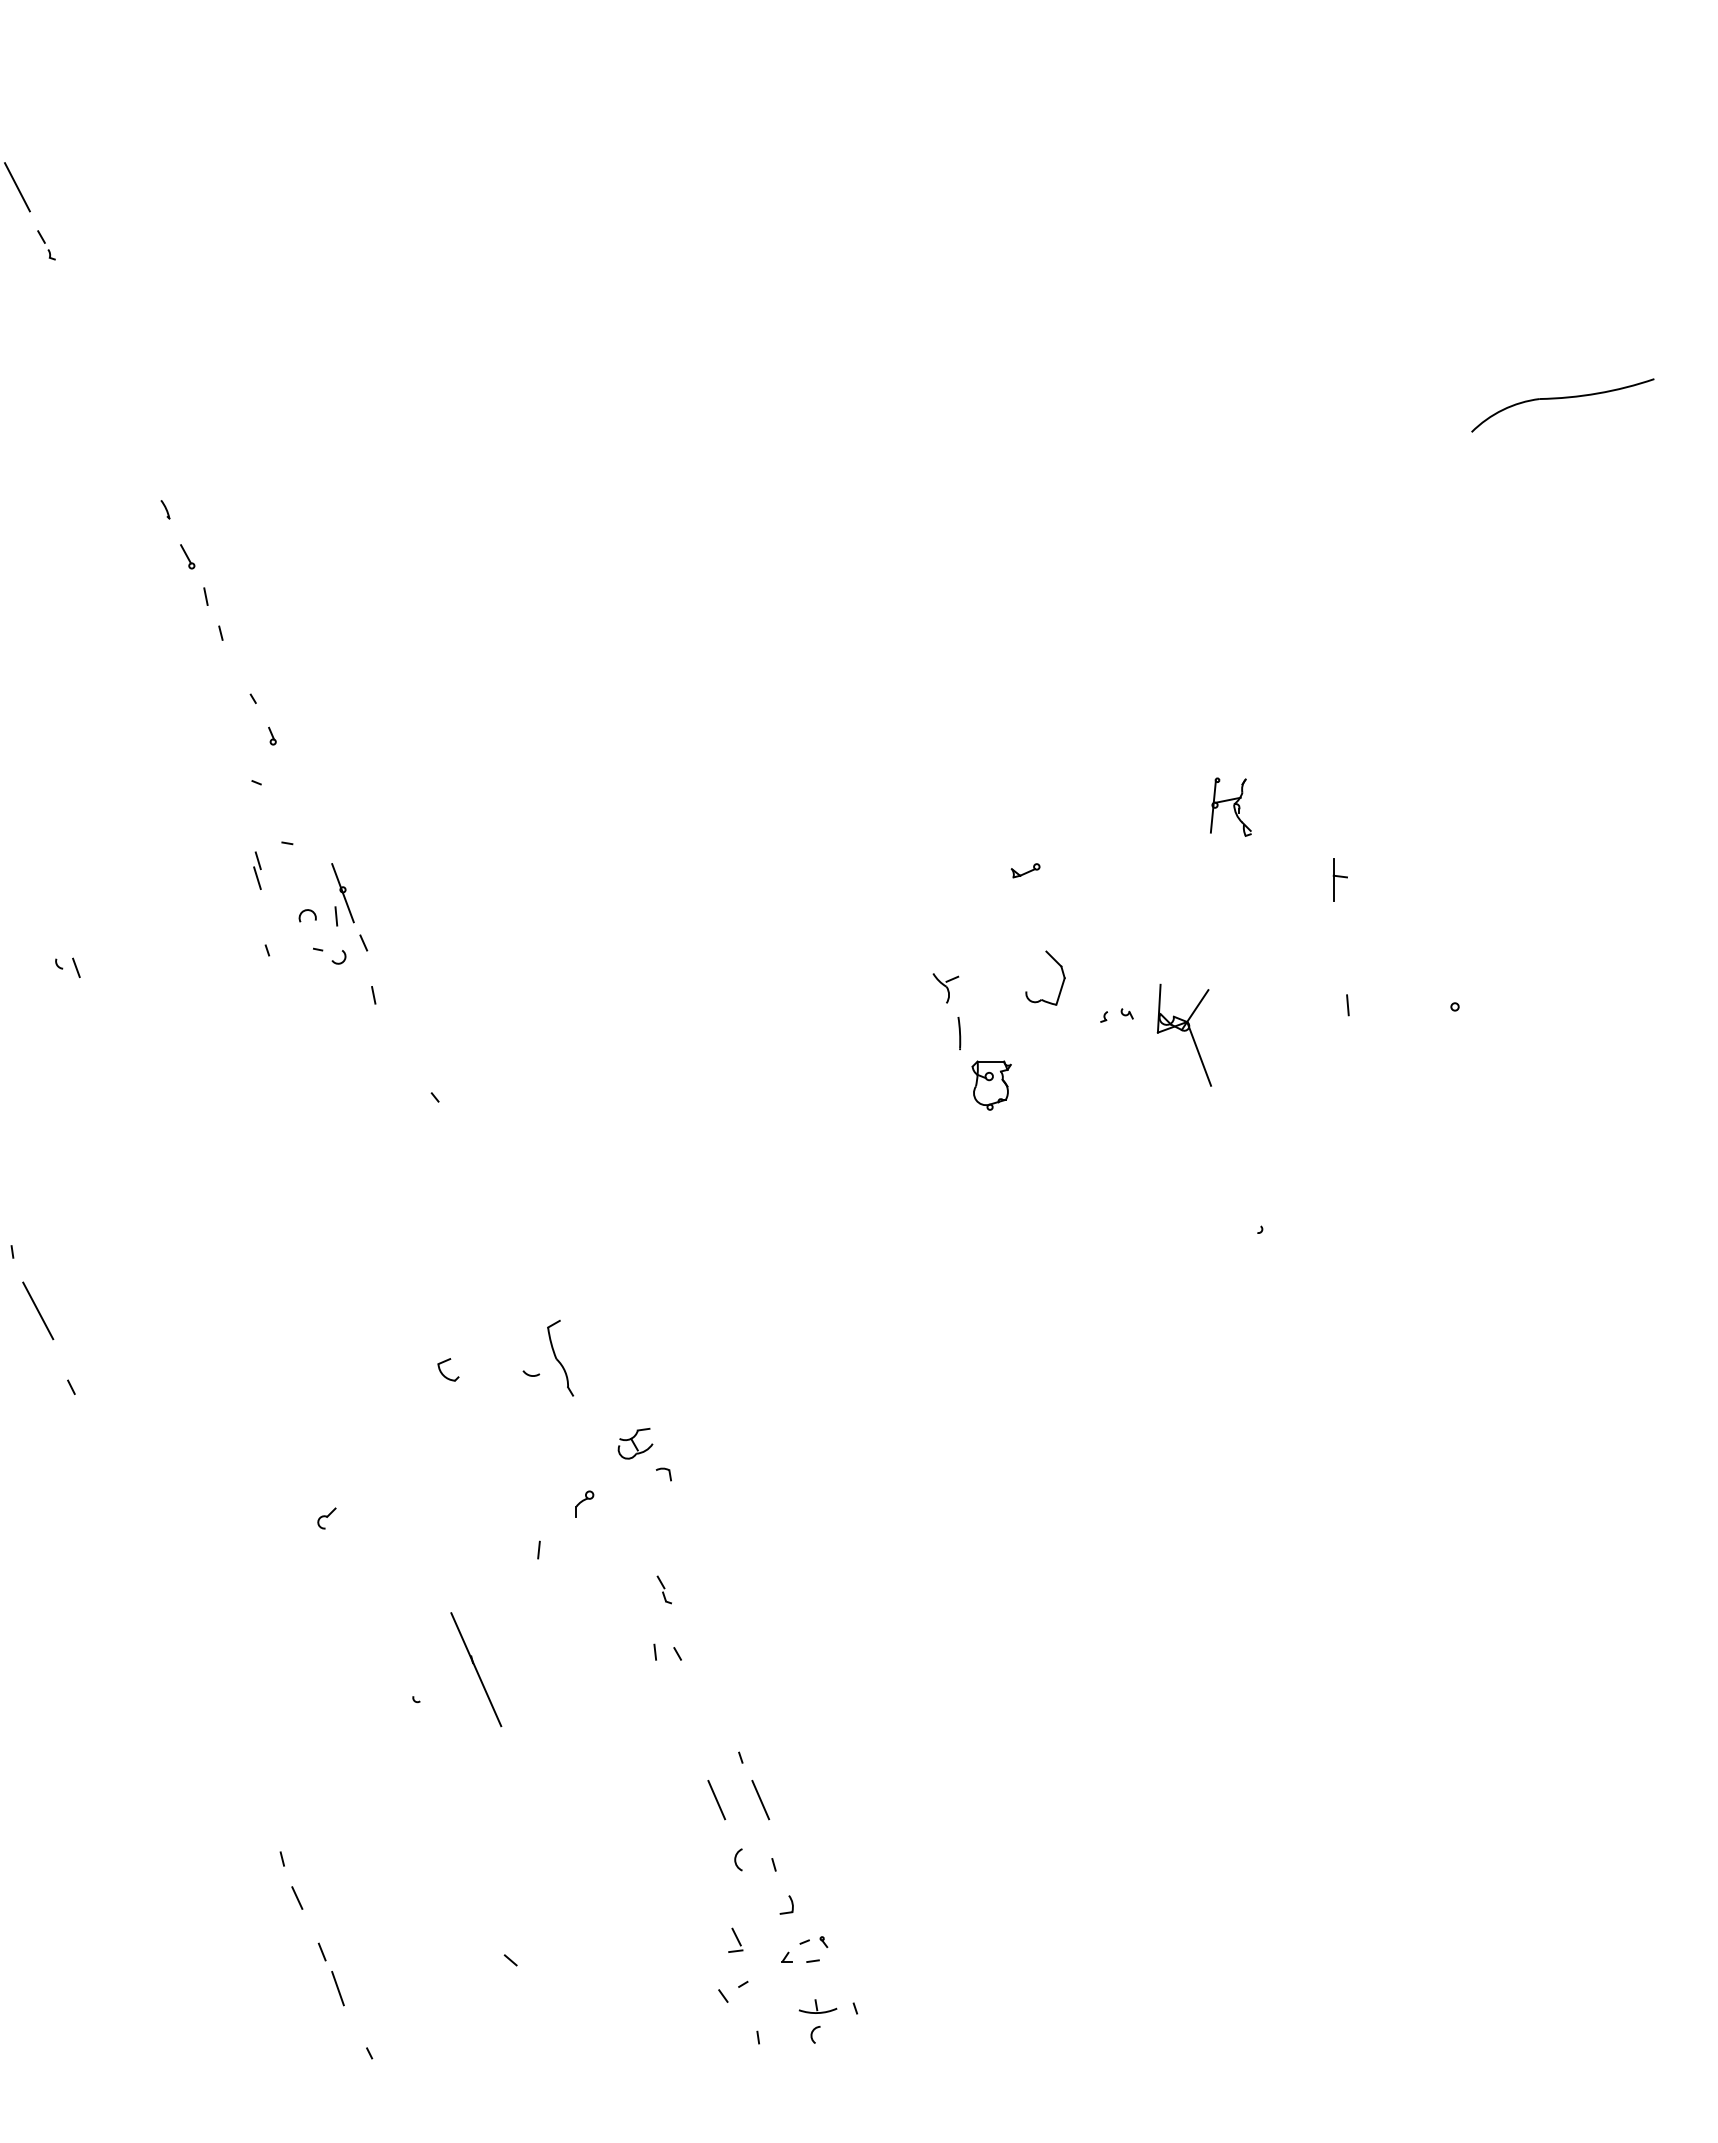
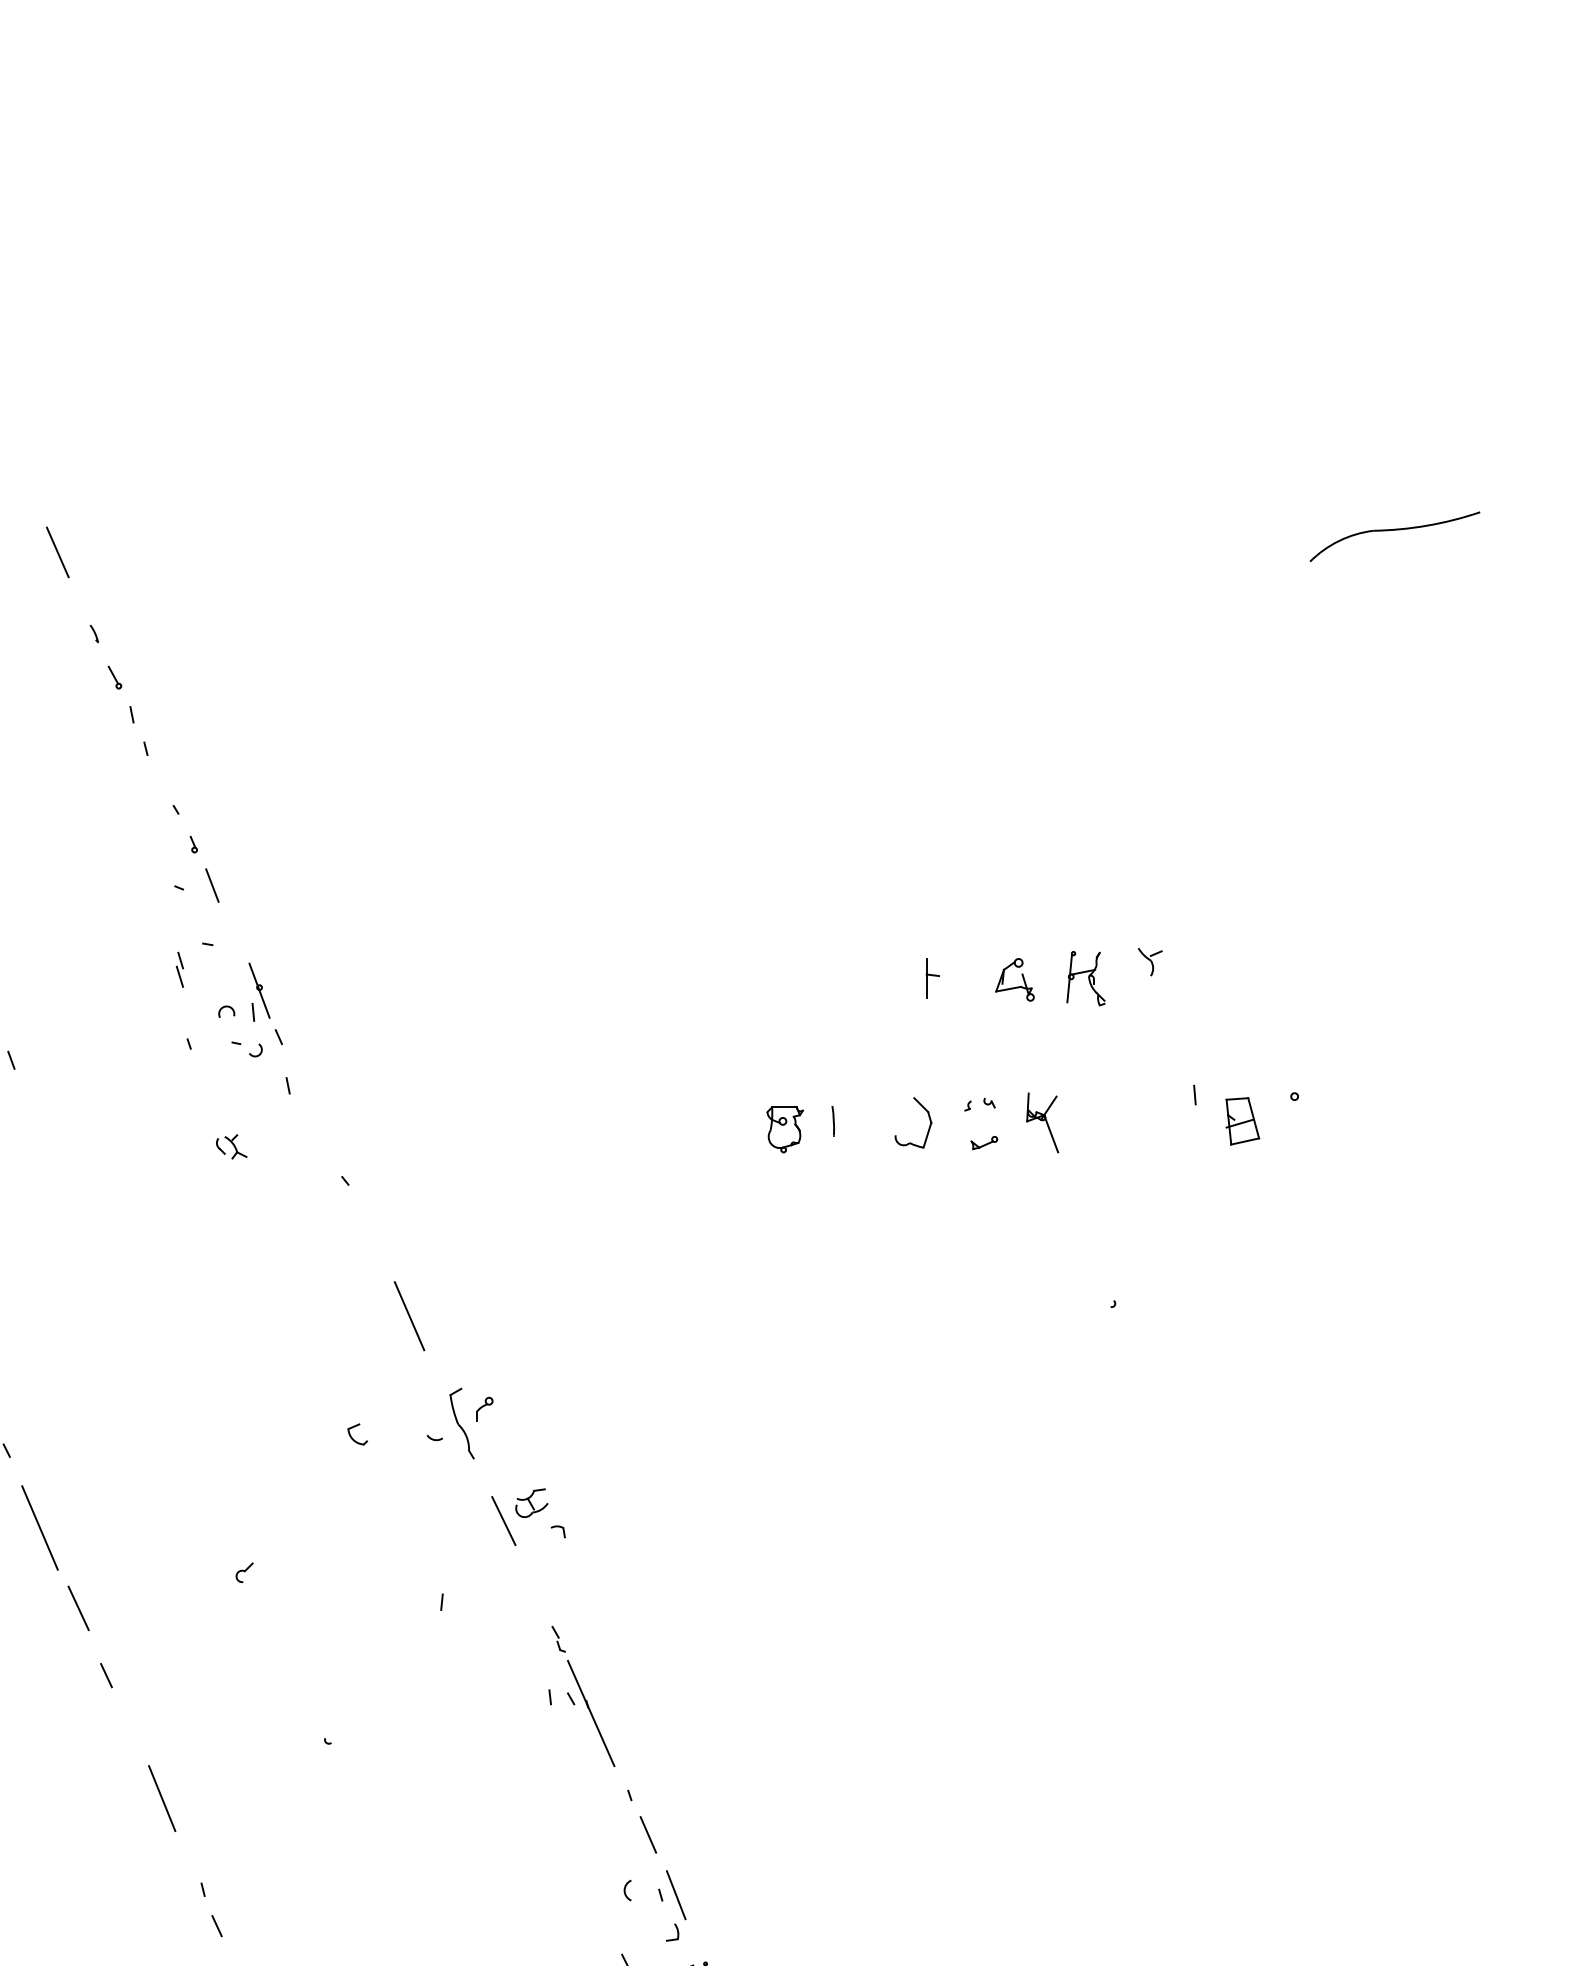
line: (125, 421) -> (57, 551), added
line: (291, 779) -> (211, 884), added
part: (1230, 806) -> (1085, 978), moved
part: (1025, 870) -> (984, 1142), moved
part: (1339, 879) -> (932, 978), moved
part: (1157, 888) -> (1017, 986), added
part: (1061, 971) -> (928, 1116), moved
part: (945, 988) -> (1149, 962), moved
part: (1399, 1033) -> (1242, 1121), added
part: (1183, 1034) -> (1041, 1122), size x0.62
part: (312, 1060) -> (231, 1146), added
part: (991, 1085) -> (784, 1129), moved
line: (503, 1242) -> (408, 1315), added
line: (604, 1462) -> (502, 1520), added
line: (107, 1470) -> (40, 1528), added
part: (584, 1503) -> (484, 1408), moved
line: (148, 1556) -> (78, 1608), added
line: (178, 1628) -> (106, 1675), added
line: (476, 1669) -> (591, 1713), moved
line: (238, 1760) -> (162, 1798), added
line: (716, 1800) -> (607, 1835), removed
line: (790, 1864) -> (676, 1894), added

